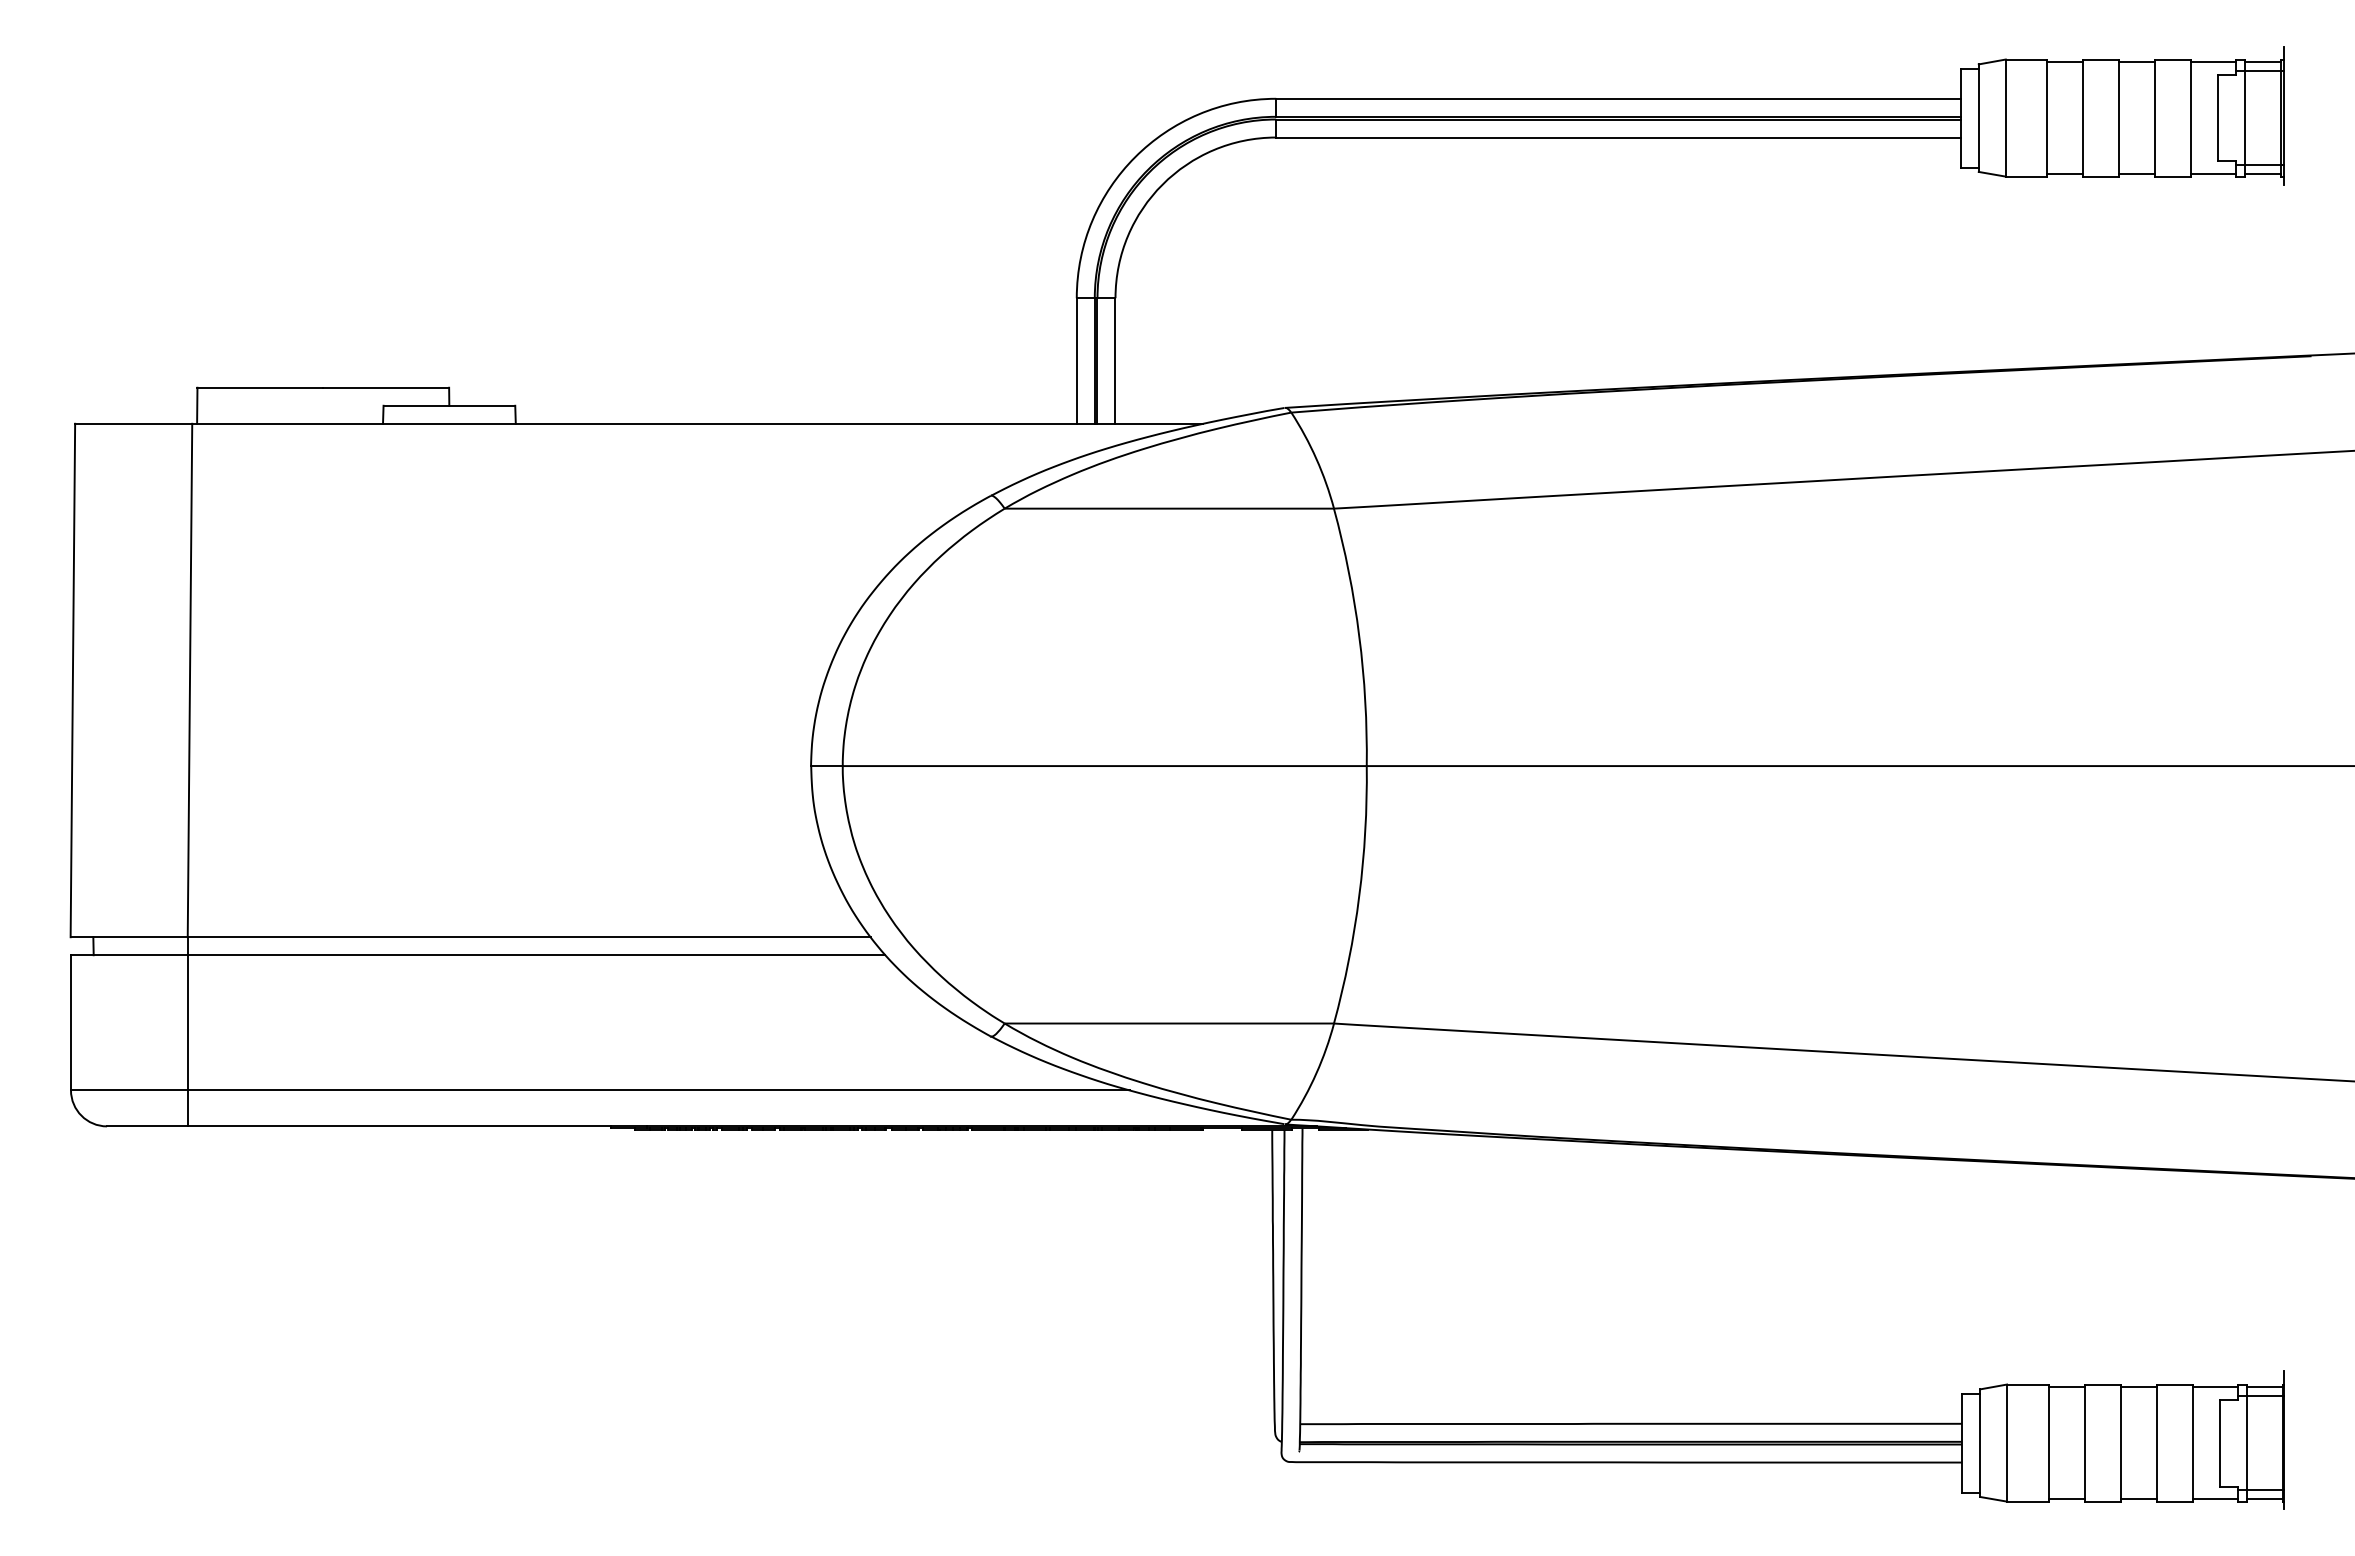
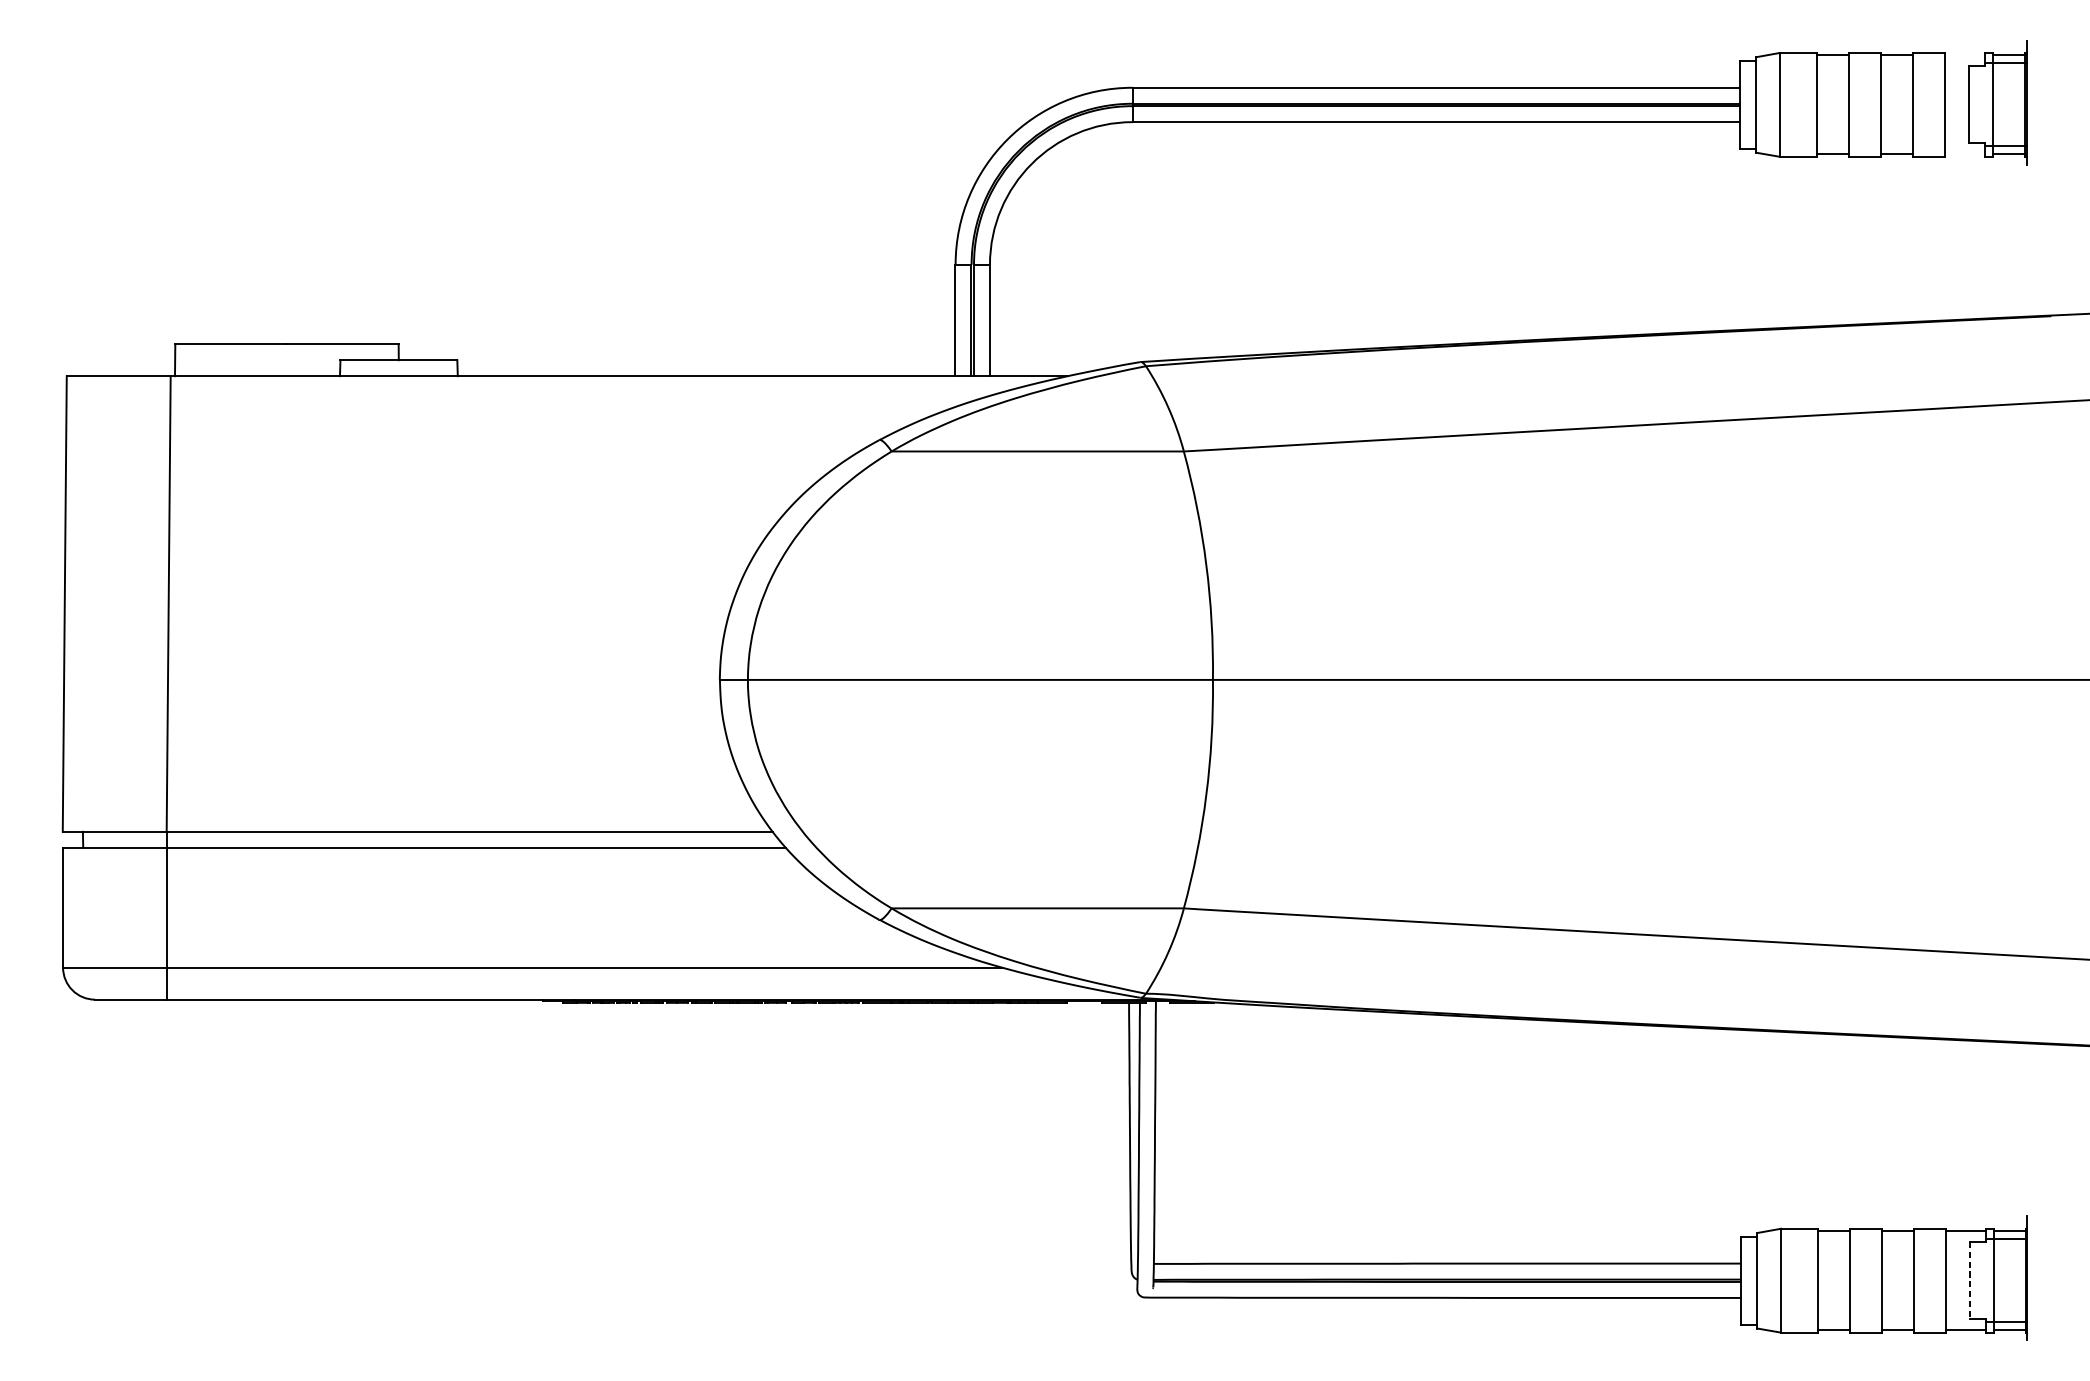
line: (2213, 62) -> (1964, 55), removed
line: (2213, 173) -> (1964, 154), removed
line: (2219, 1443) -> (1969, 1281), solid -> dashed

